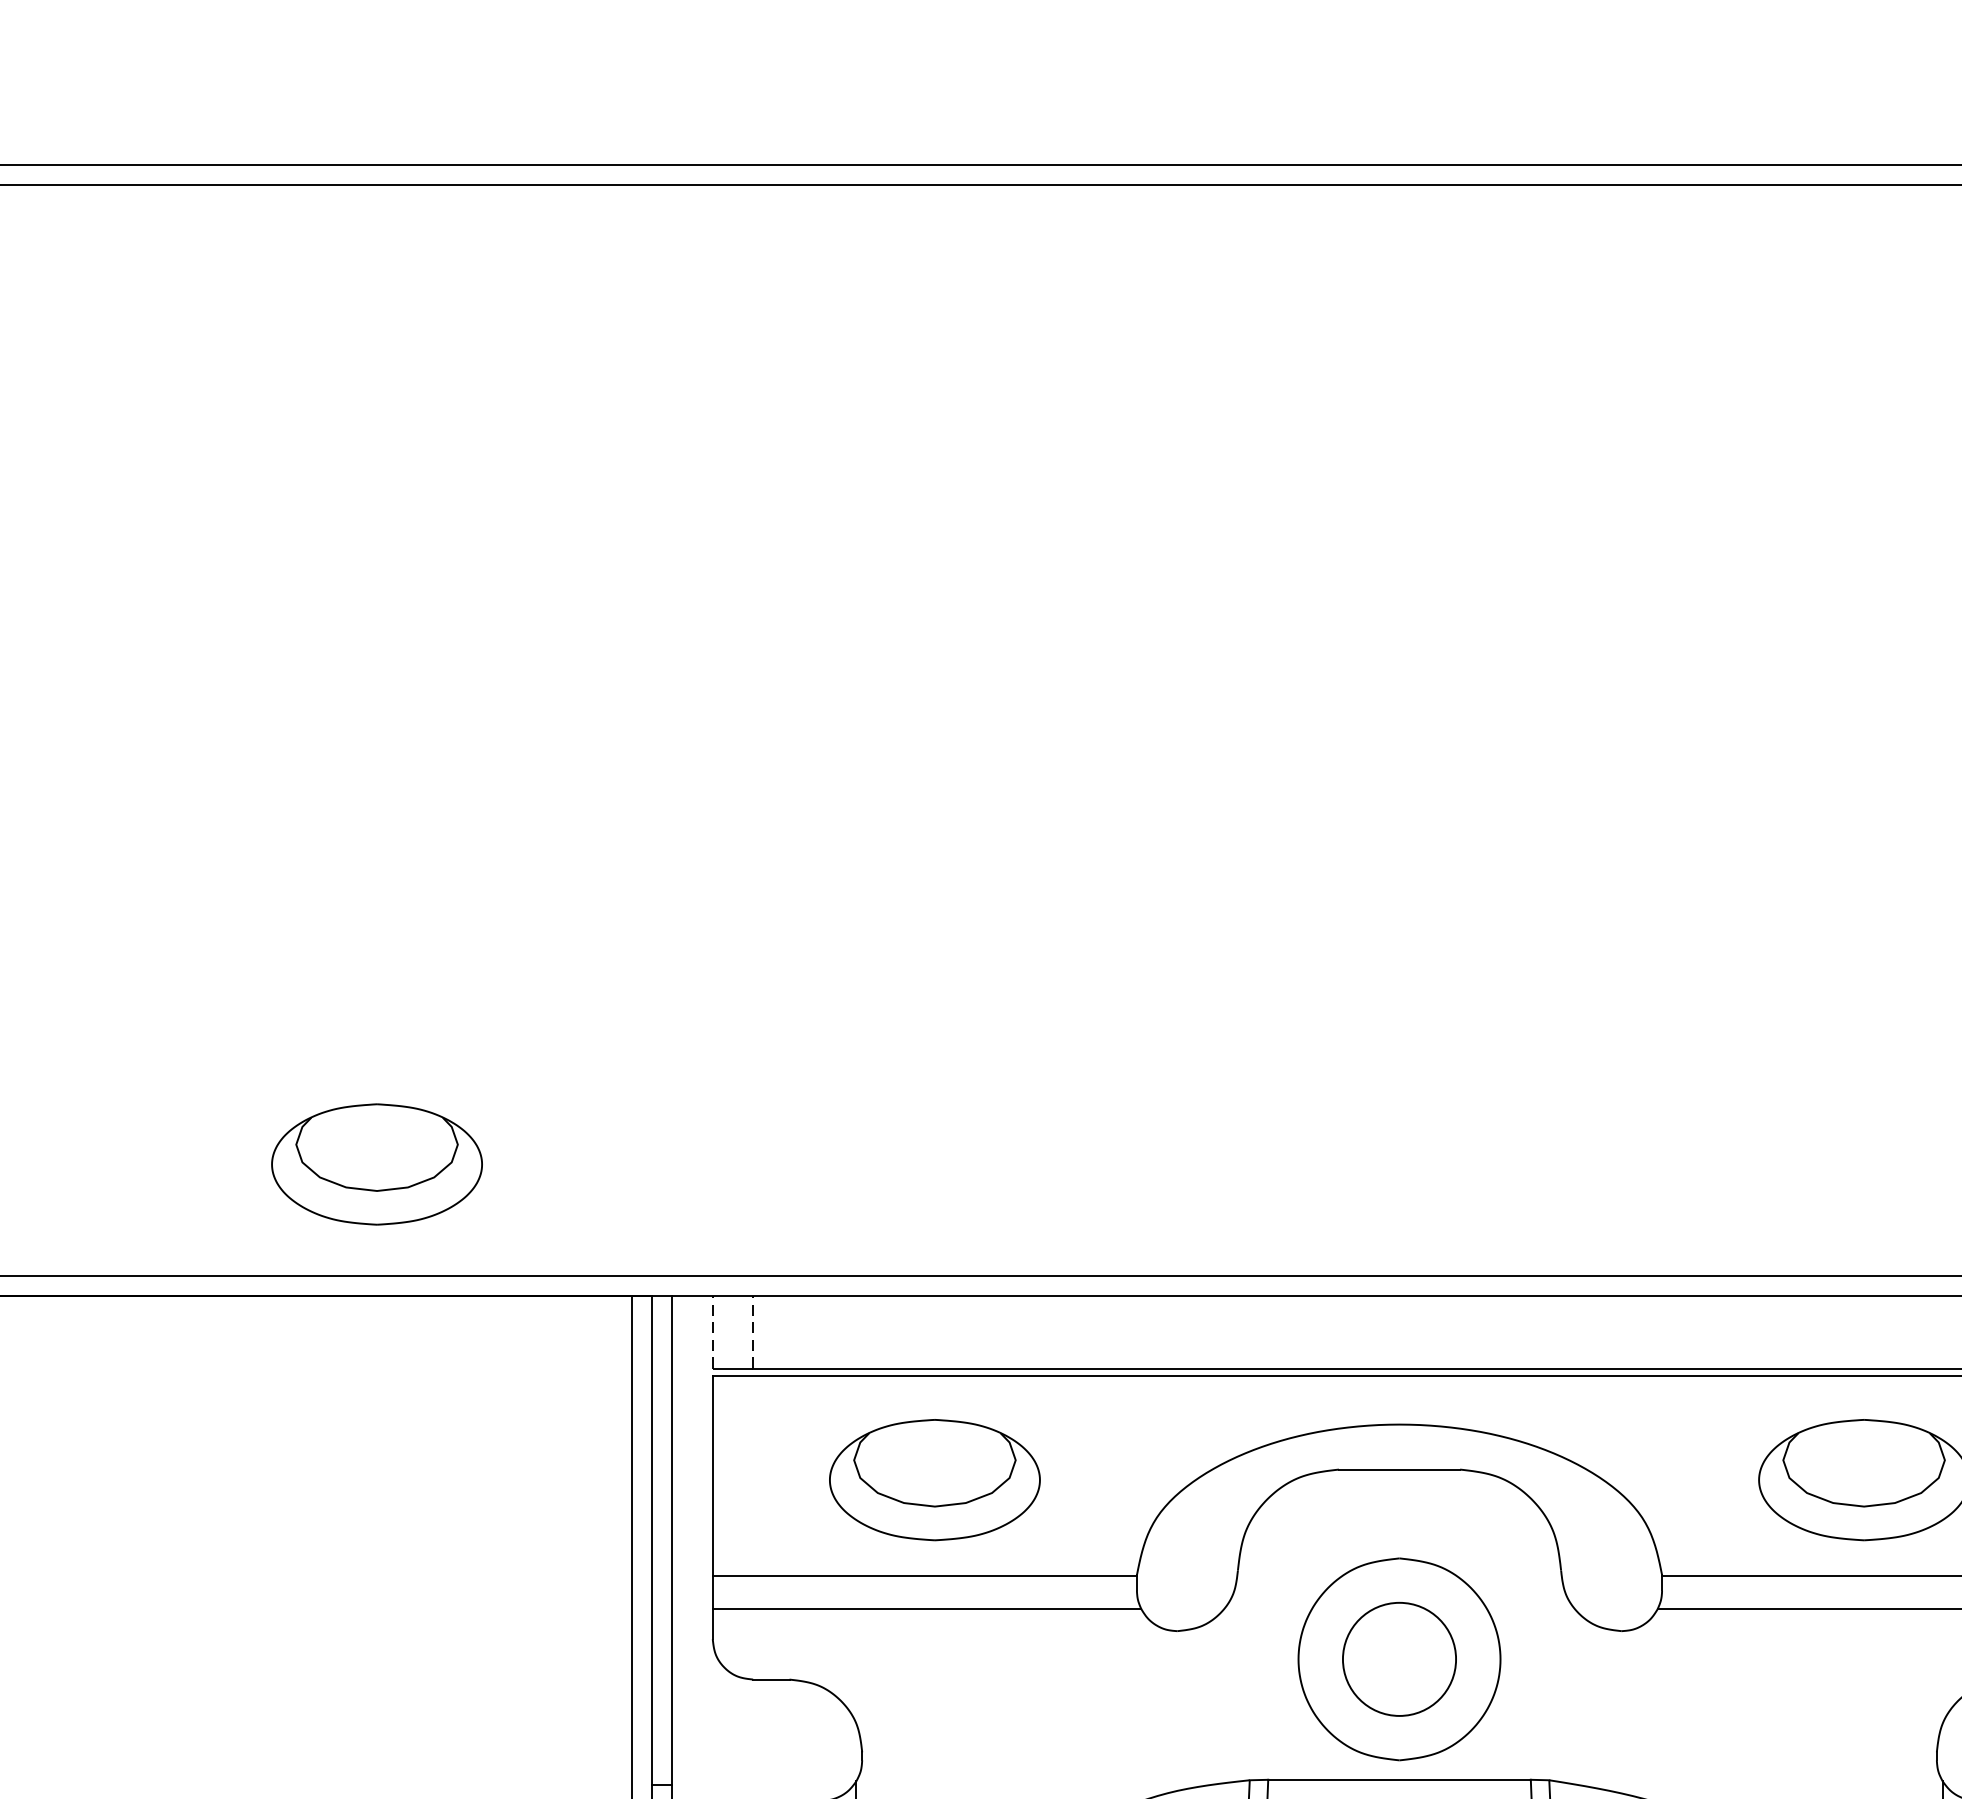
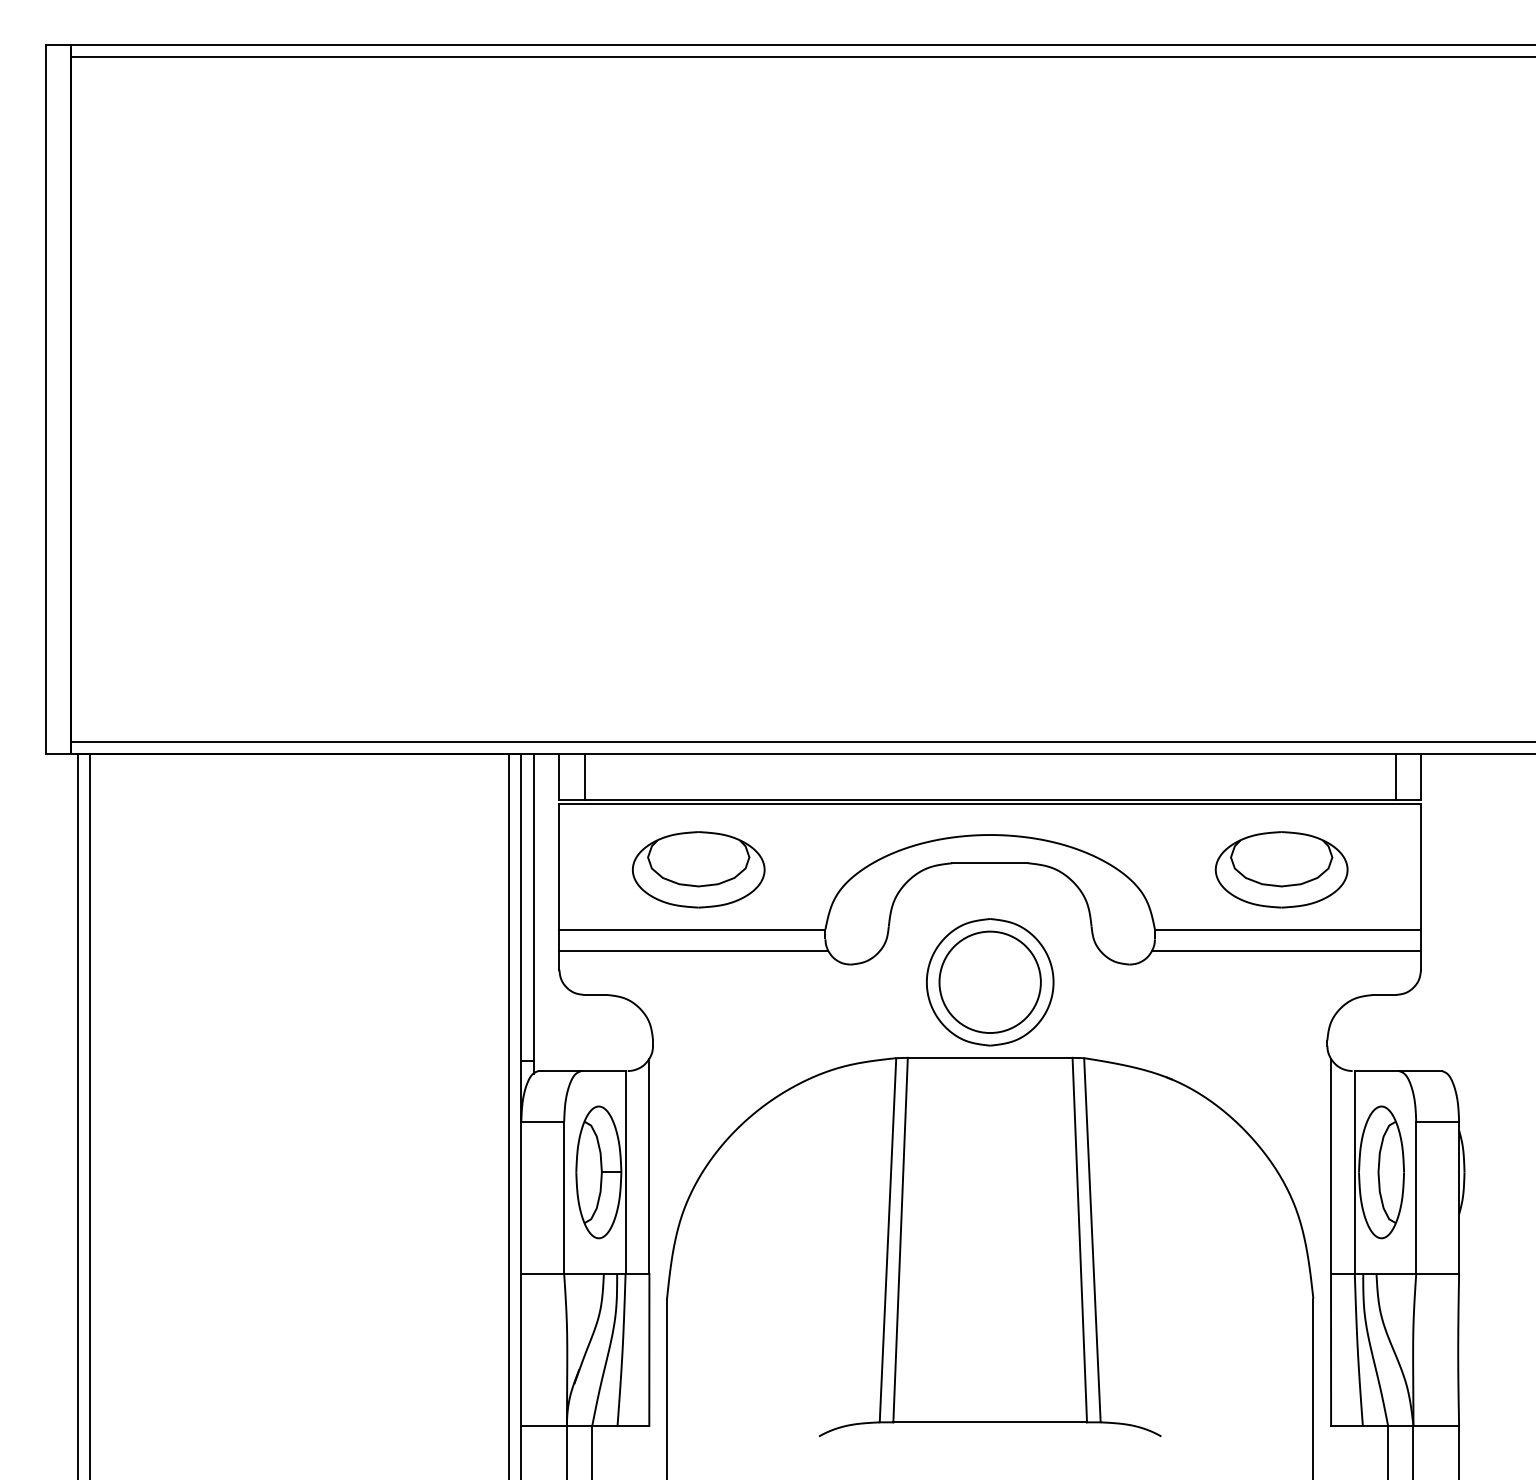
part: (376, 1163) -> (348, 671), removed
line: (713, 1332) -> (559, 777), dashed -> solid
line: (752, 1332) -> (584, 777), dashed -> solid
circle: (1398, 1659) -> (989, 982), size x1.43

